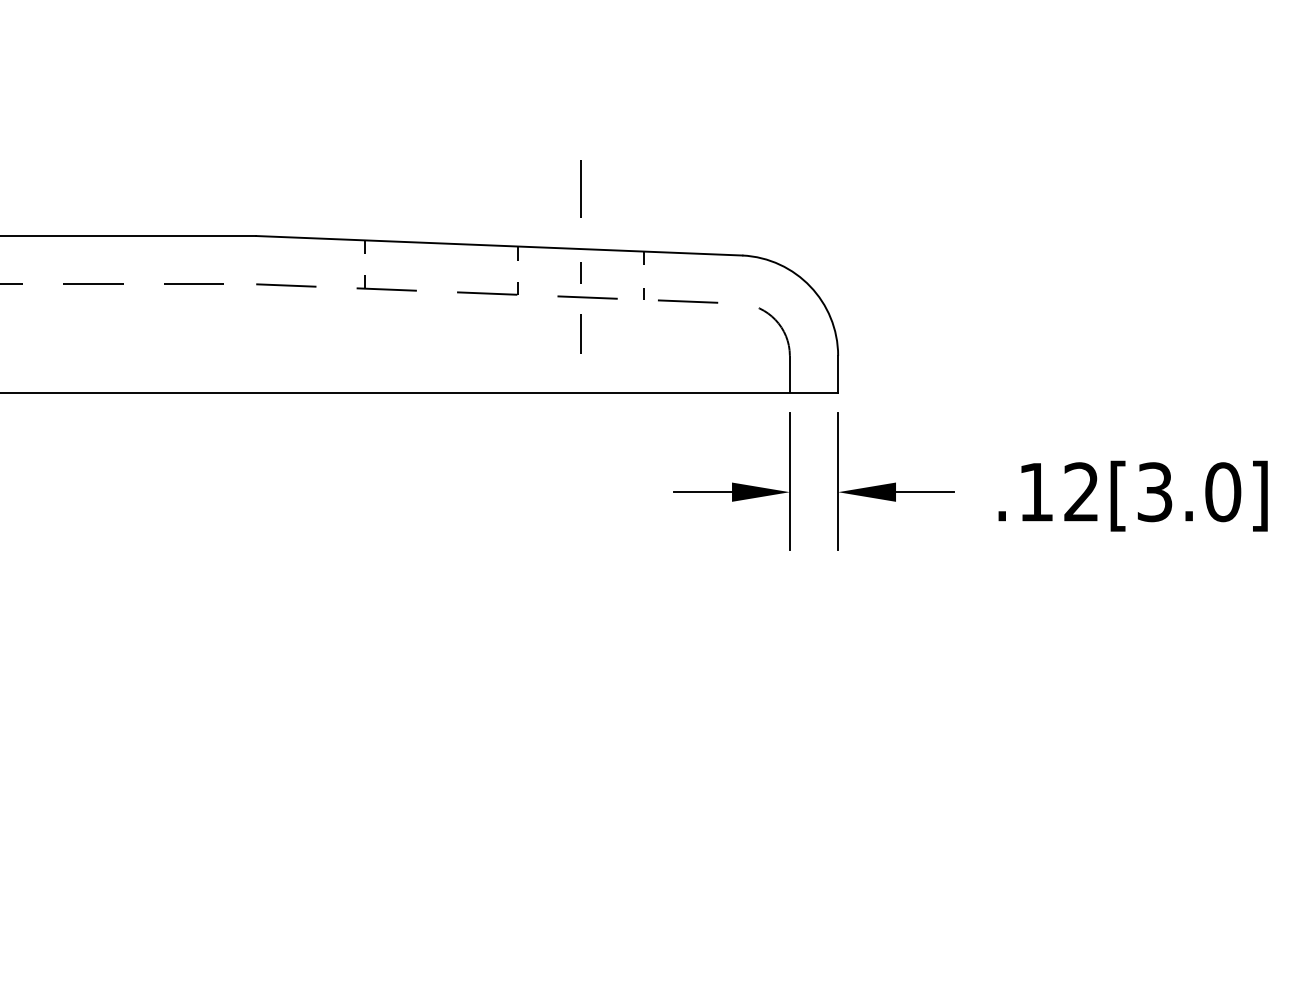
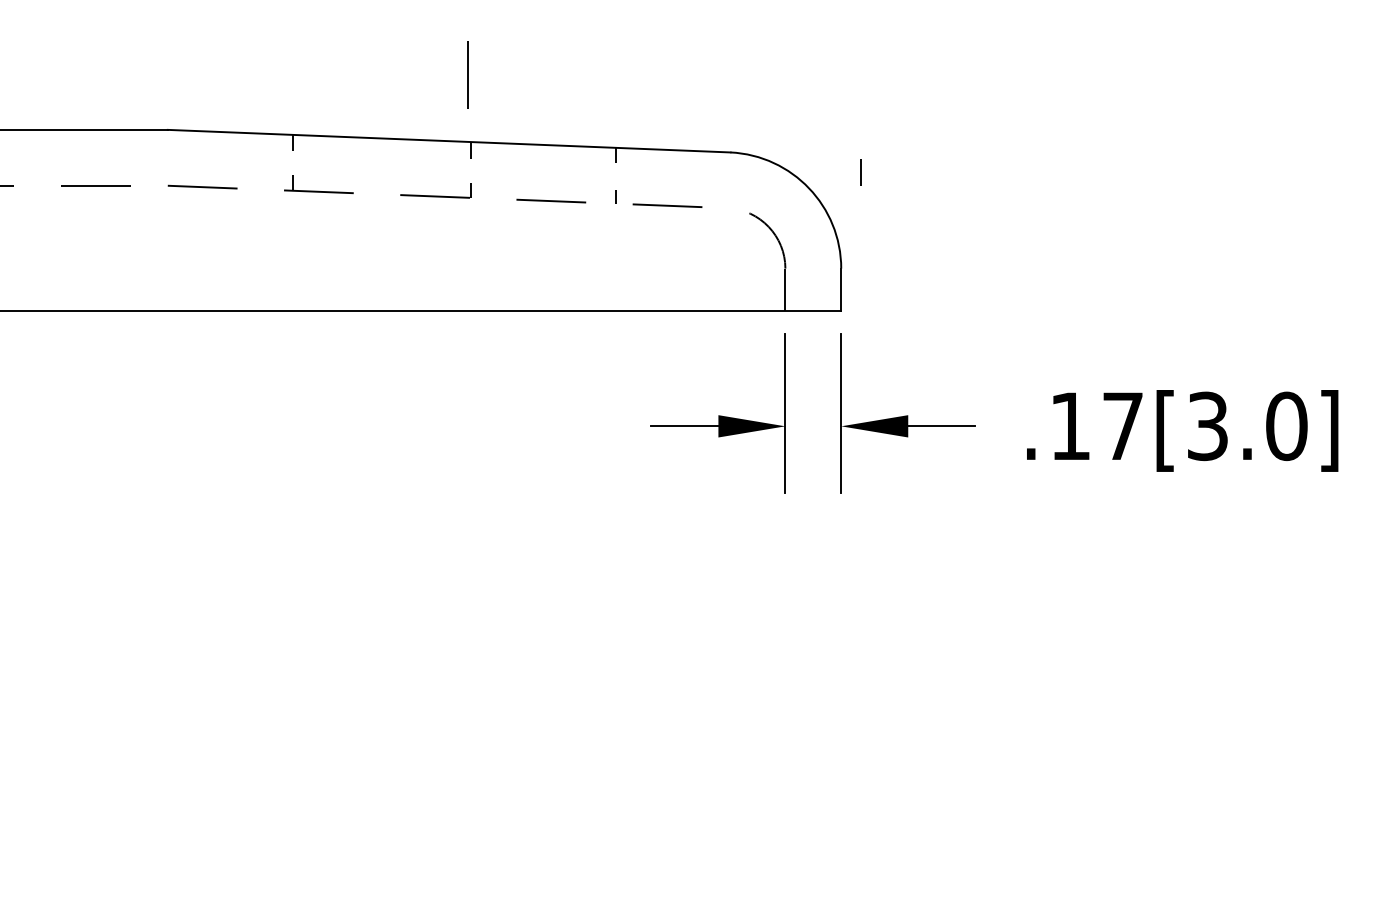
line: (580, 188) -> (467, 74), moved
line: (580, 272) -> (860, 172), moved
line: (580, 333) -> (543, 242), removed
text: (1081, 491) -> (1122, 425), .12[3.0] -> .17[3.0]

